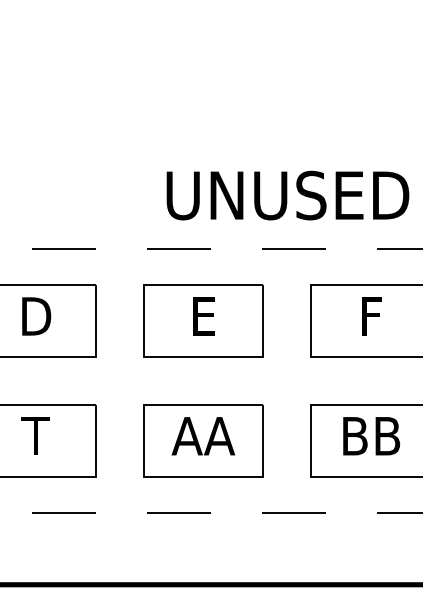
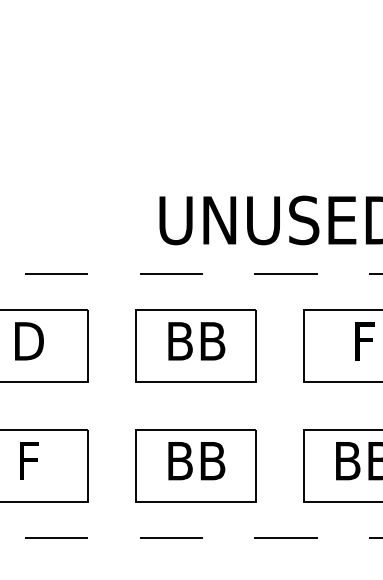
text: (203, 316) -> (196, 341), E -> BB
text: (35, 435) -> (28, 460), T -> F
text: (203, 436) -> (196, 461), AA -> BB

